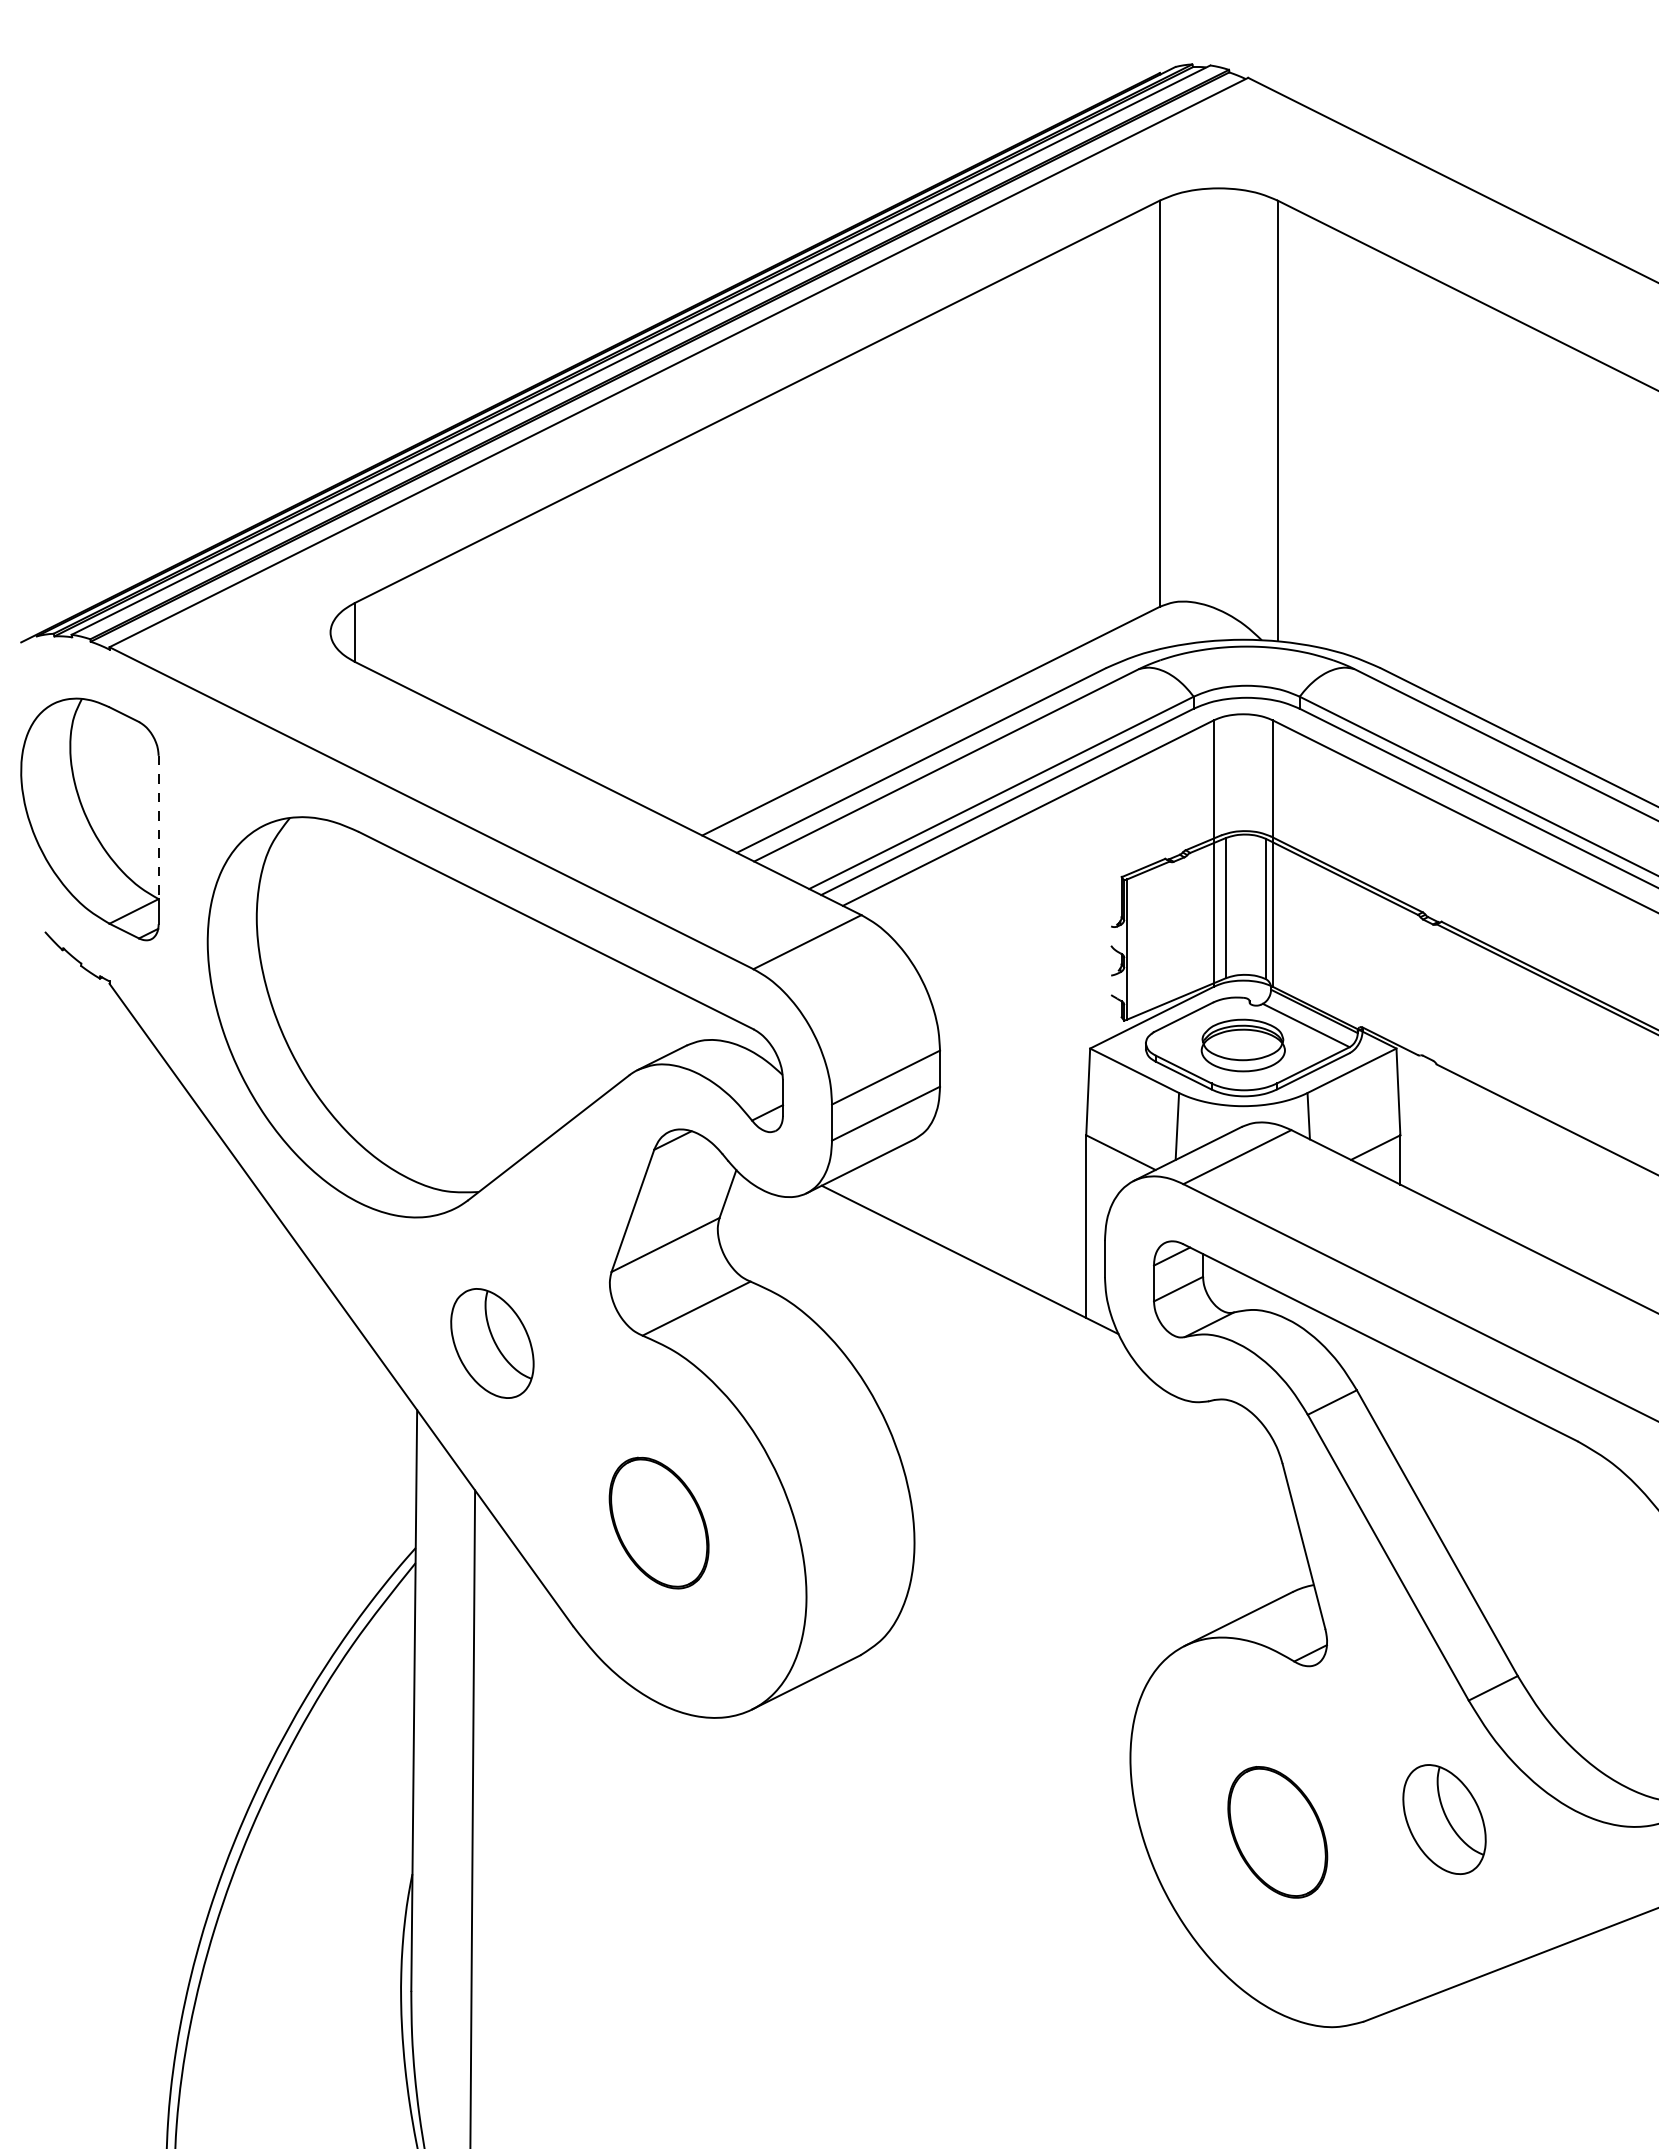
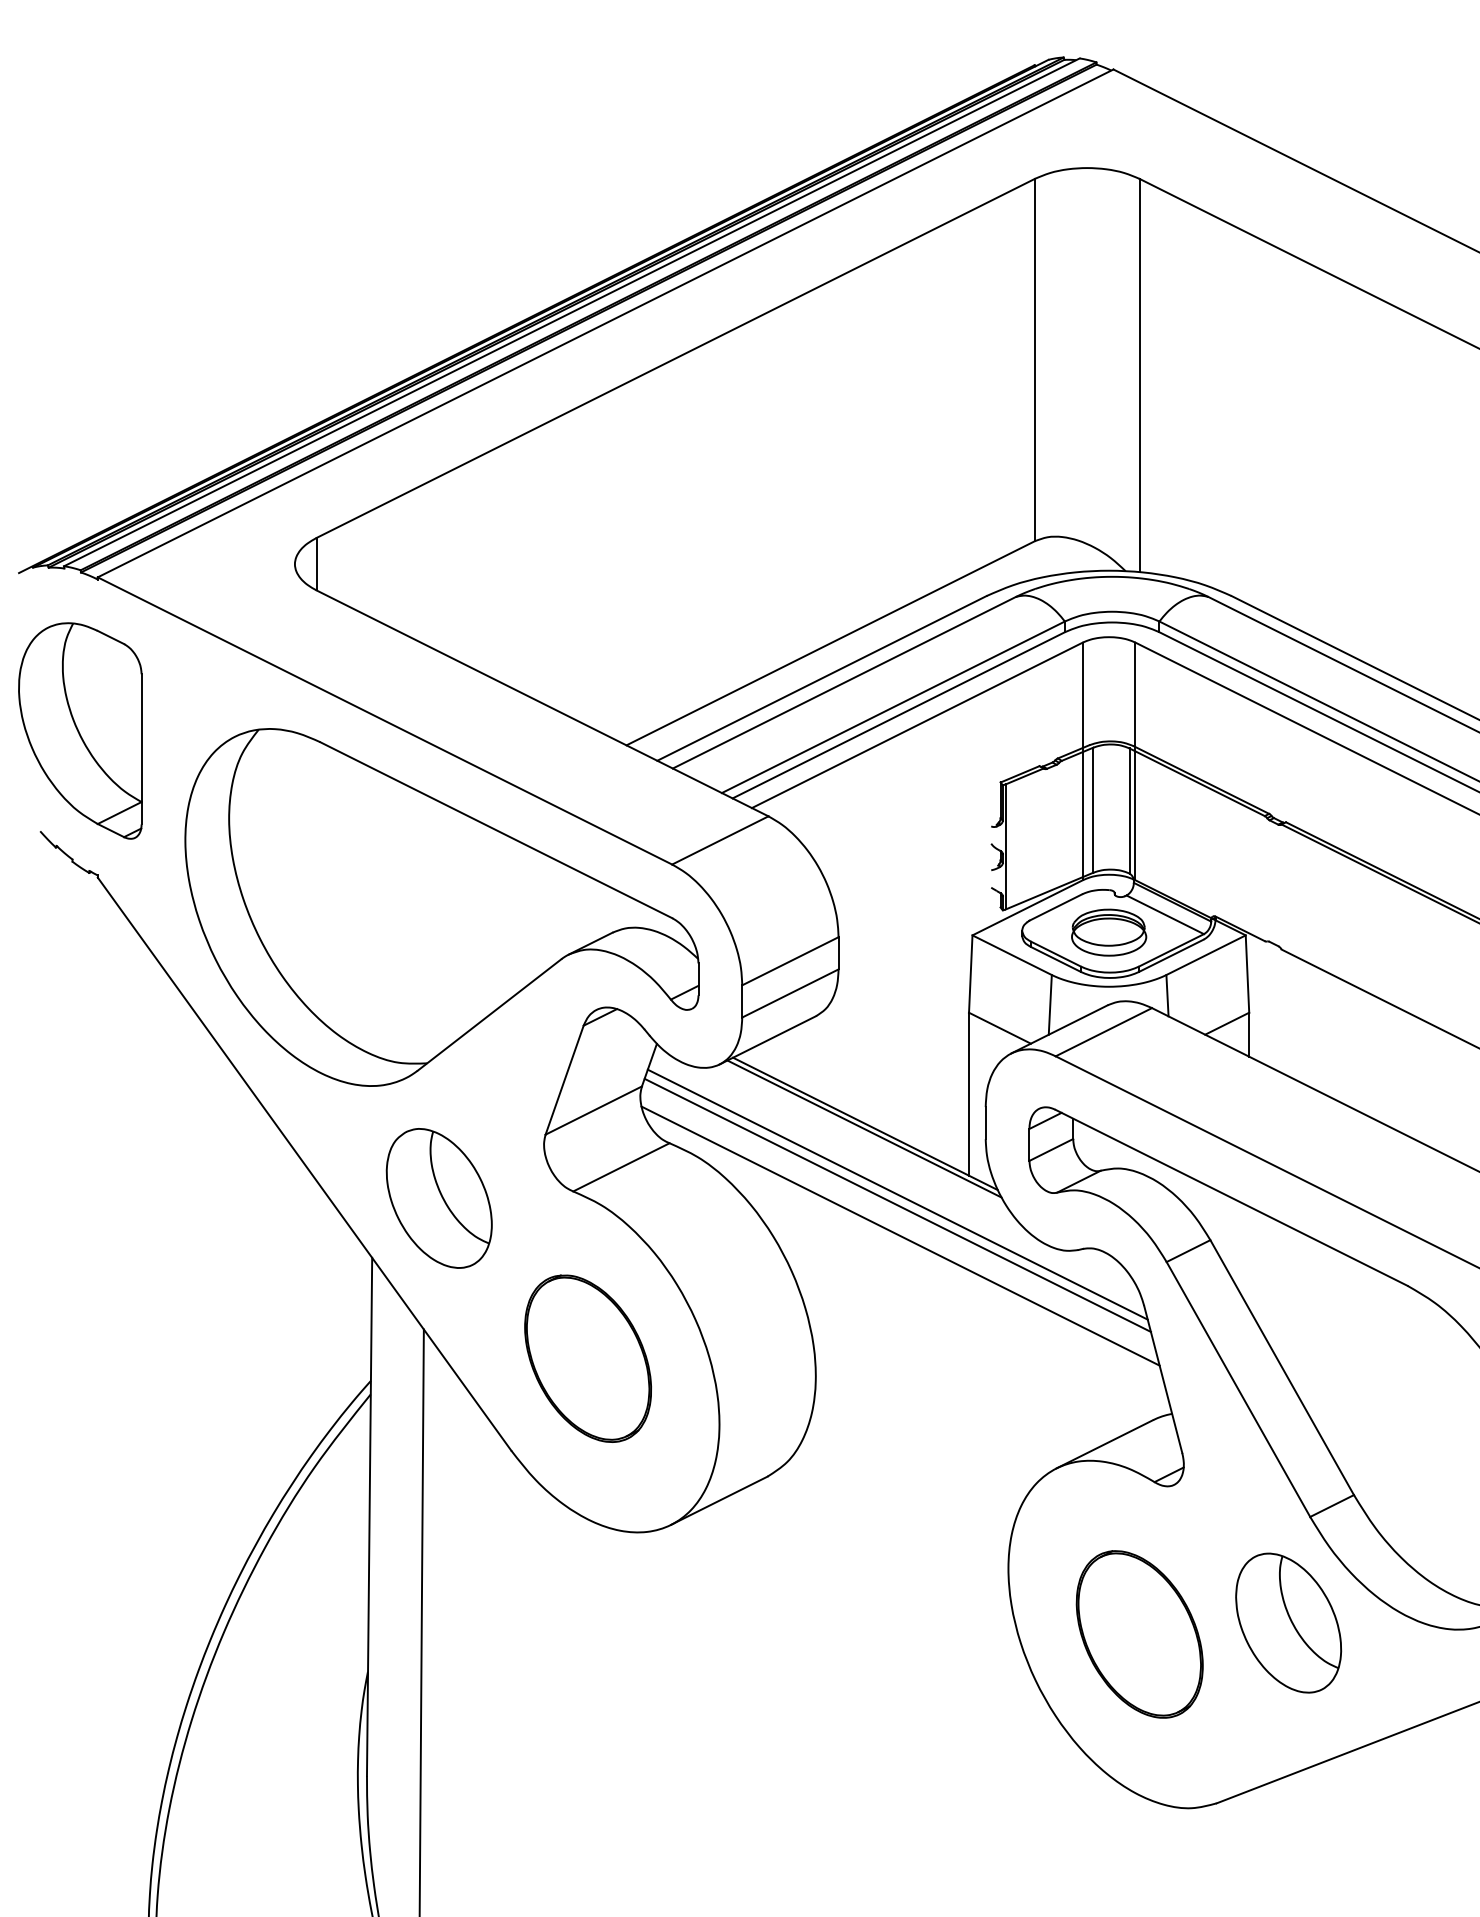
line: (158, 827) -> (141, 738), dashed -> solid
line: (968, 1265) -> (863, 1128), added
line: (1006, 1339) -> (897, 1194), added
part: (492, 1343) -> (439, 1198), size x1.43
line: (1006, 1351) -> (897, 1205), added
line: (1009, 1385) -> (900, 1235), added
part: (658, 1522) -> (587, 1358), size x1.43
part: (1444, 1819) -> (1288, 1623), size x1.43
part: (1277, 1832) -> (1139, 1634), size x1.43

